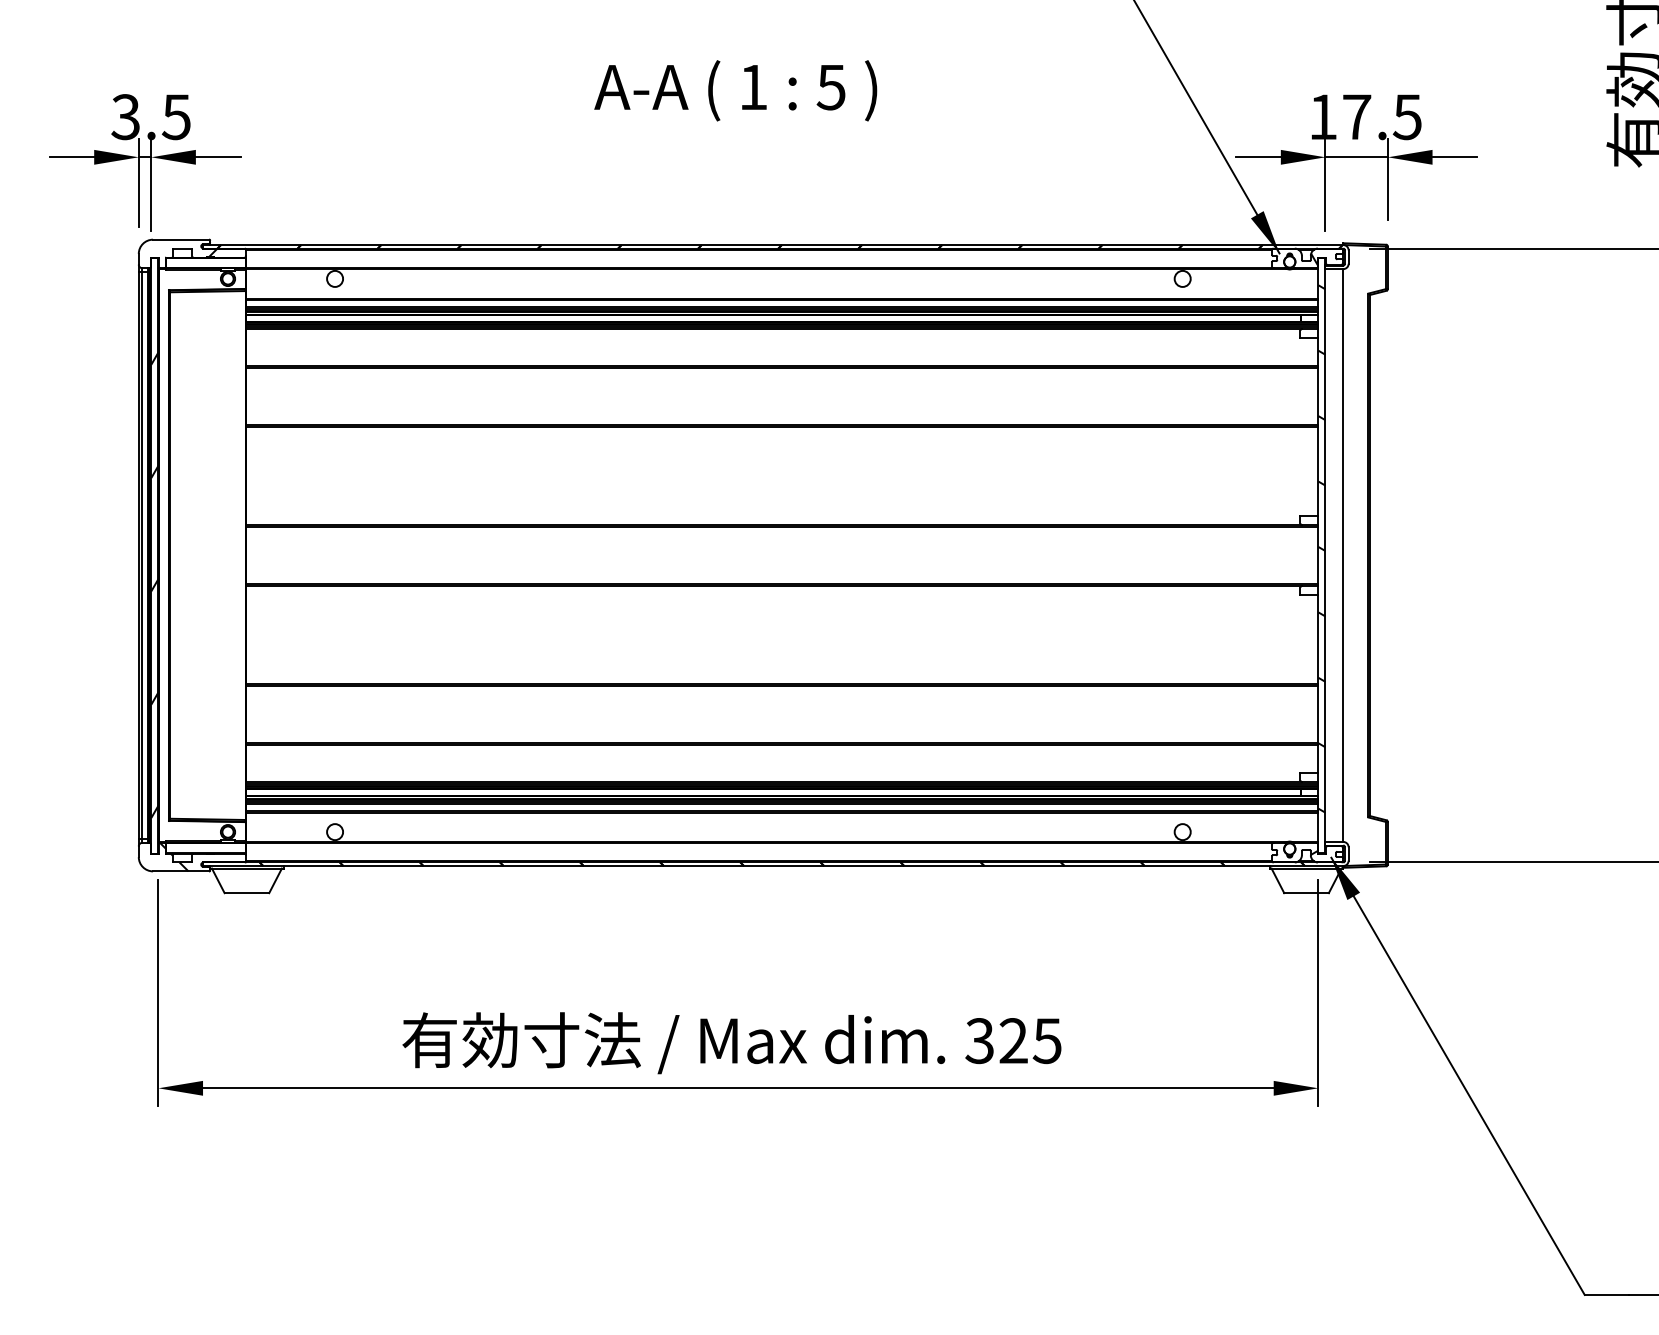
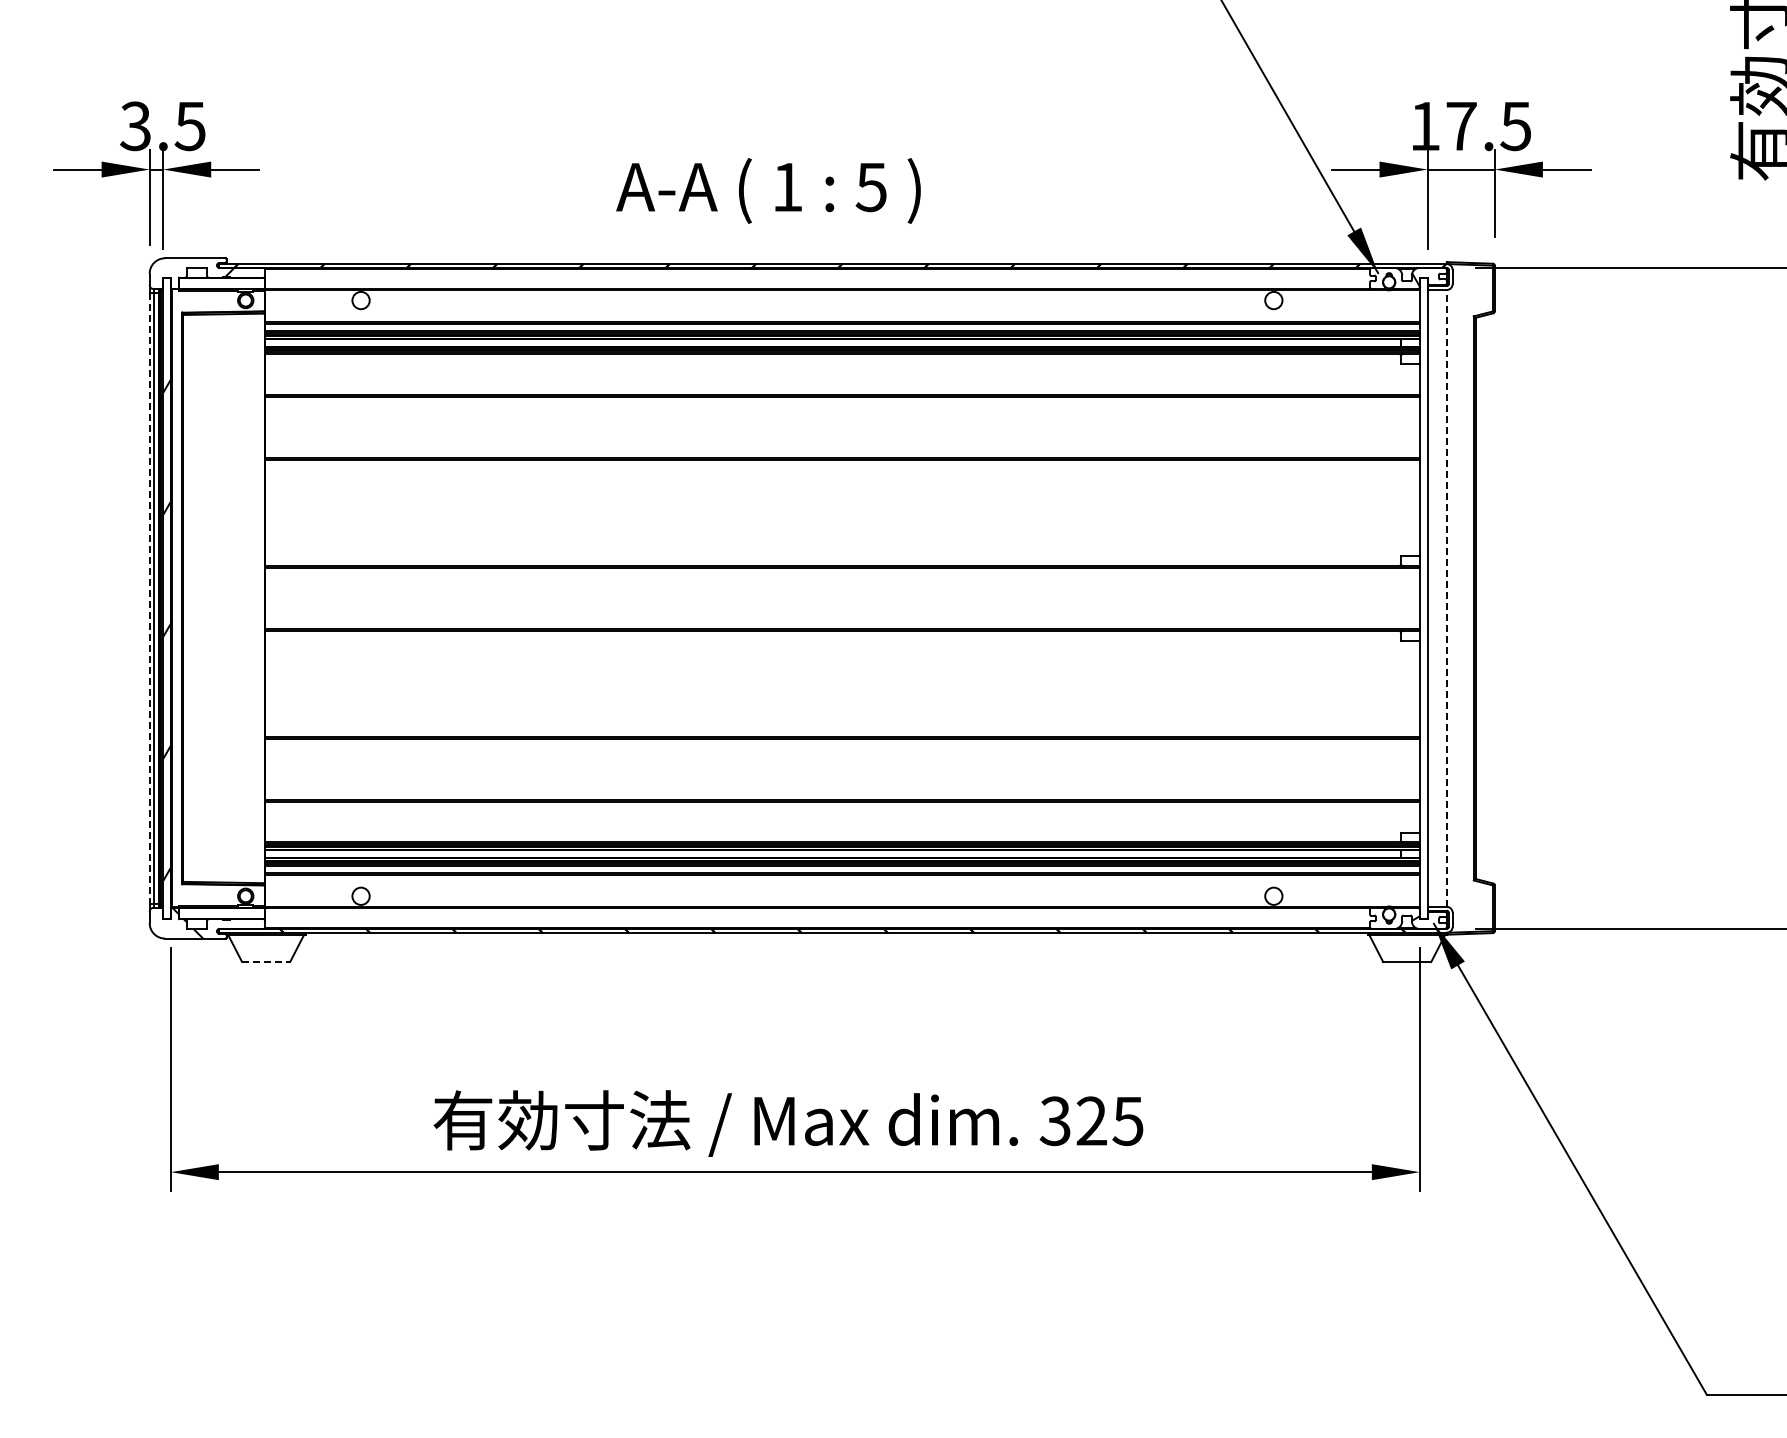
text: (735, 90) -> (768, 190), moved
hatch: (1321, 549) -> (1423, 591), removed
line: (1343, 554) -> (1446, 597), solid -> dashed
line: (138, 555) -> (149, 598), solid -> dashed
line: (247, 893) -> (266, 962), solid -> dashed

